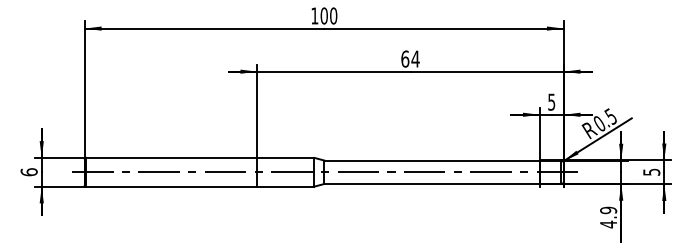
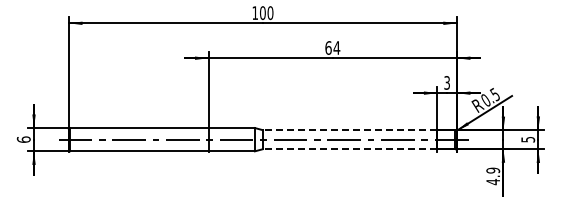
text: (550, 101) -> (446, 82), 5 -> 3
line: (431, 160) -> (349, 130), solid -> dashed
line: (431, 184) -> (349, 149), solid -> dashed

